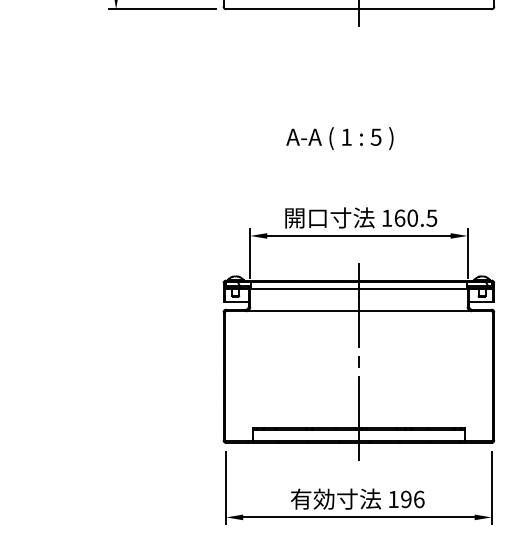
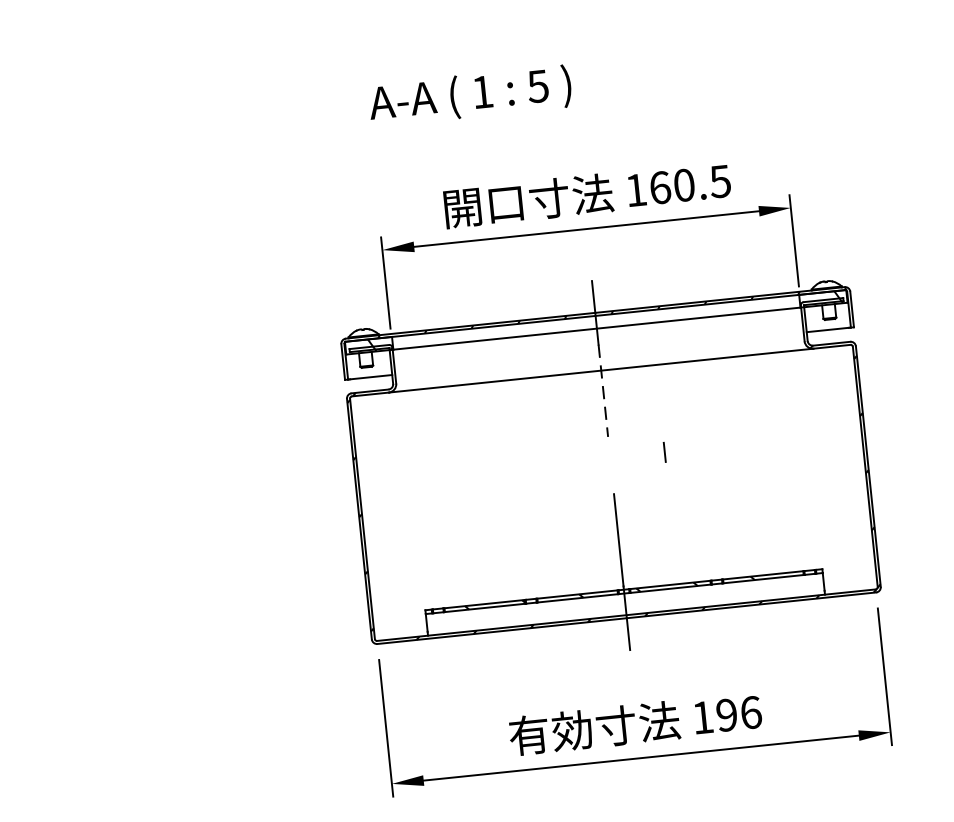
text: (339, 138) -> (469, 95), moved
line: (358, 322) -> (602, 391), solid -> dashed
line: (358, 361) -> (663, 451), moved

